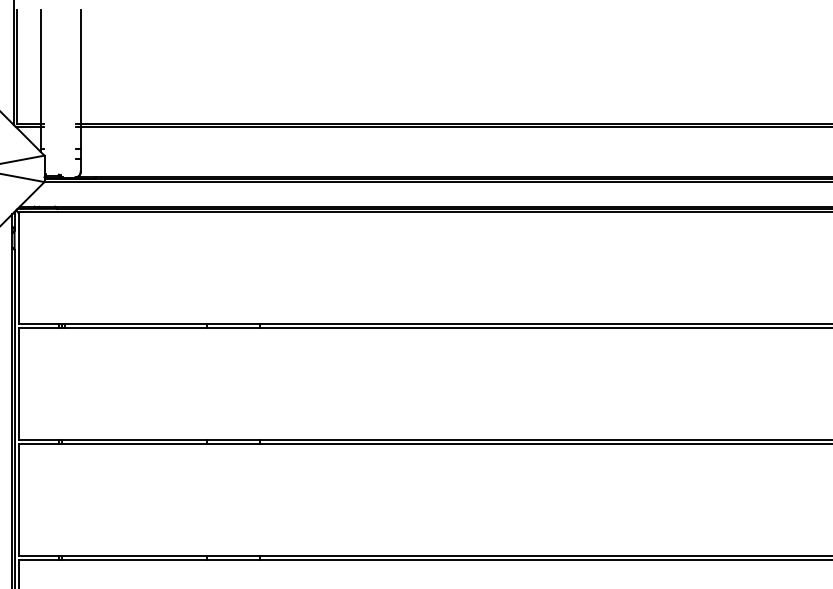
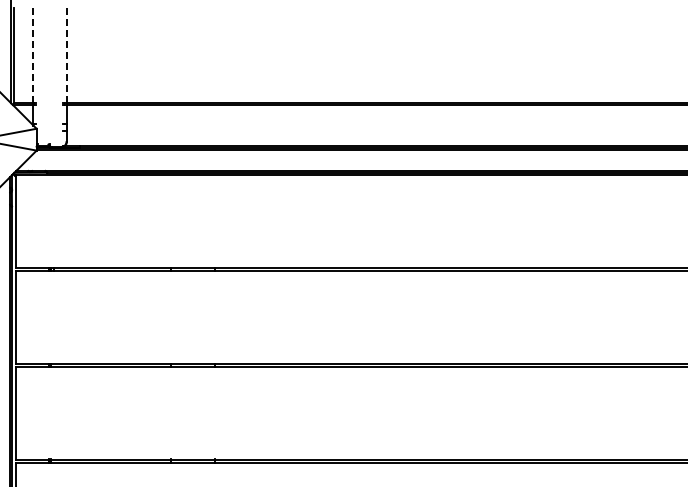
line: (40, 68) -> (33, 56), solid -> dashed
line: (80, 68) -> (66, 56), solid -> dashed

